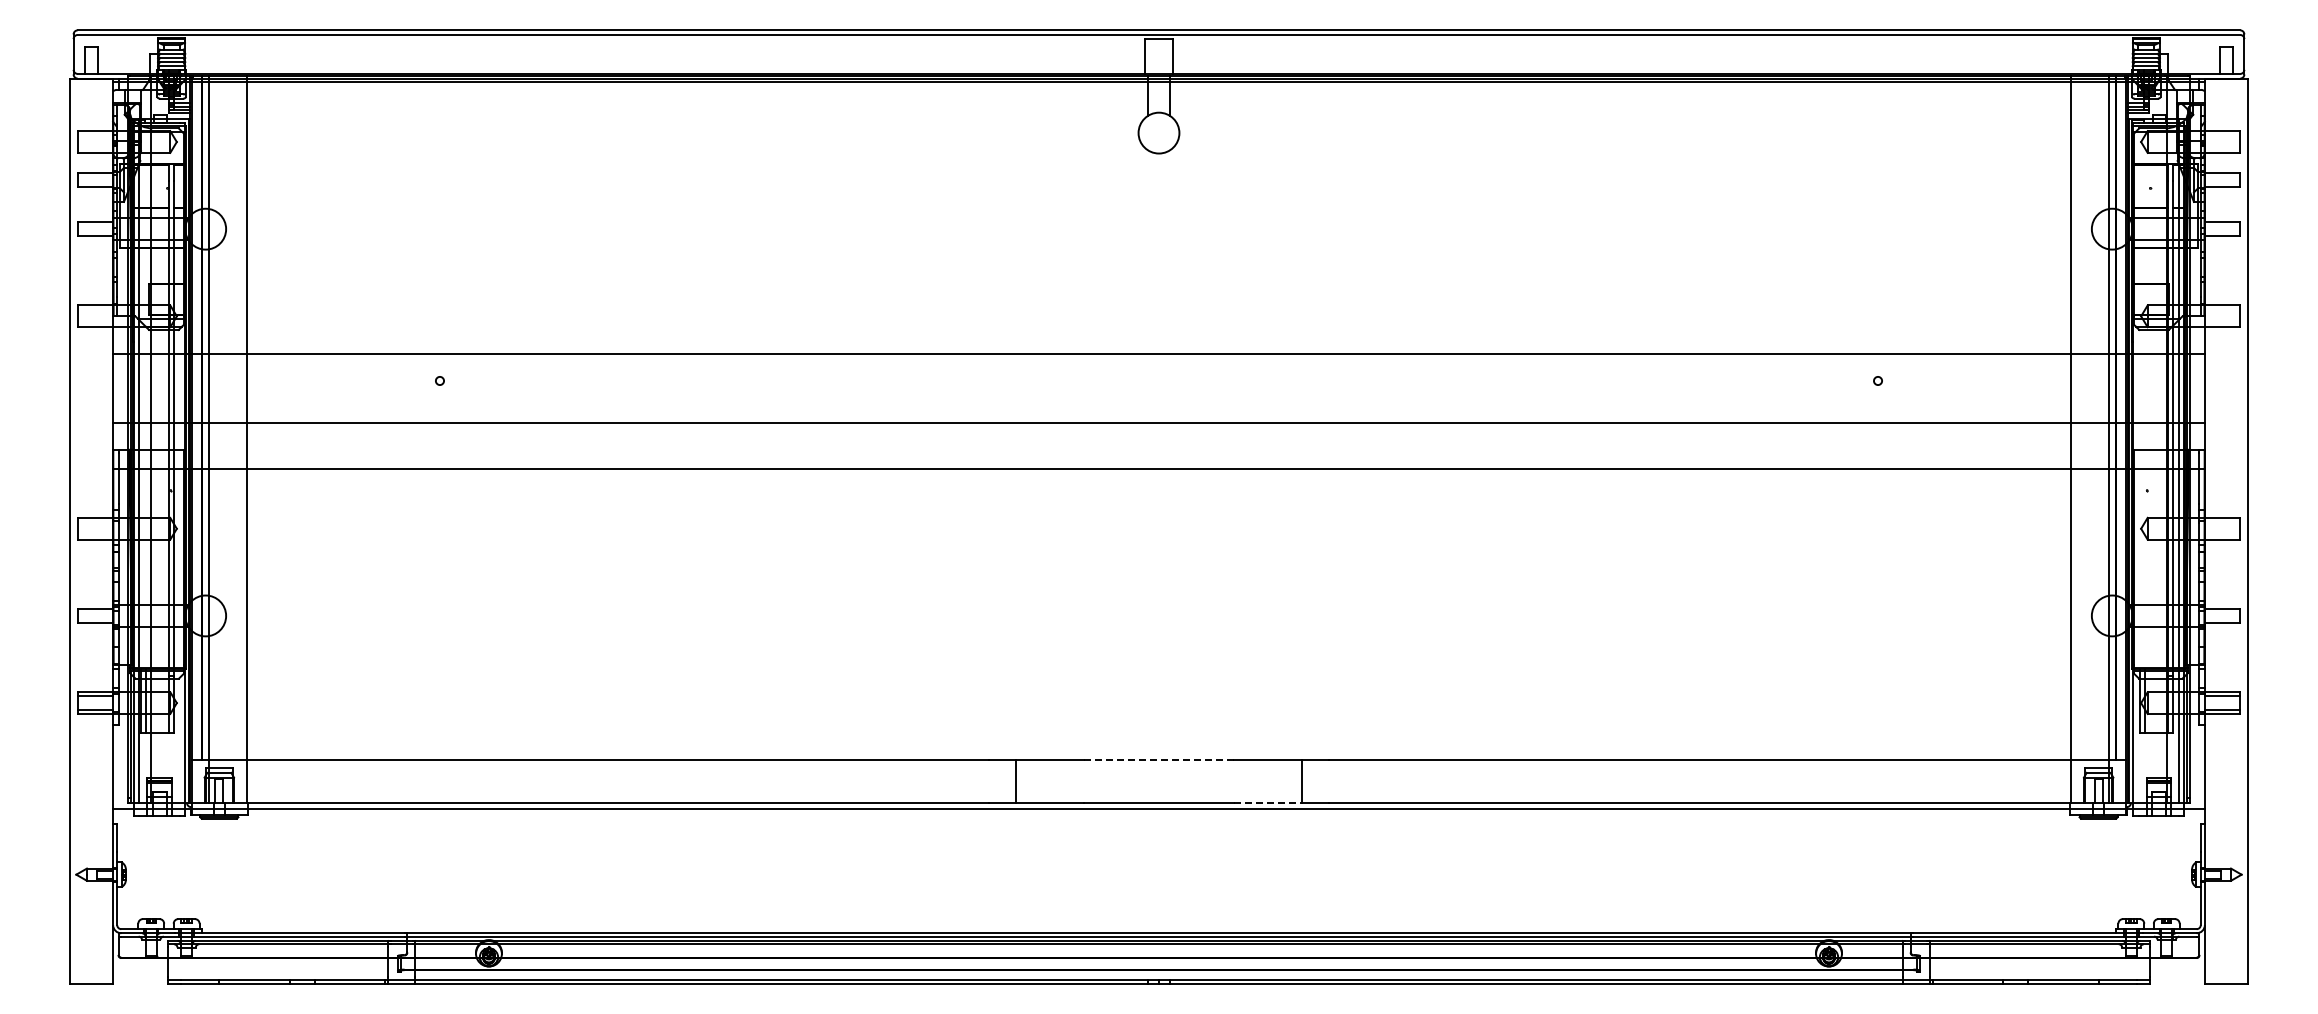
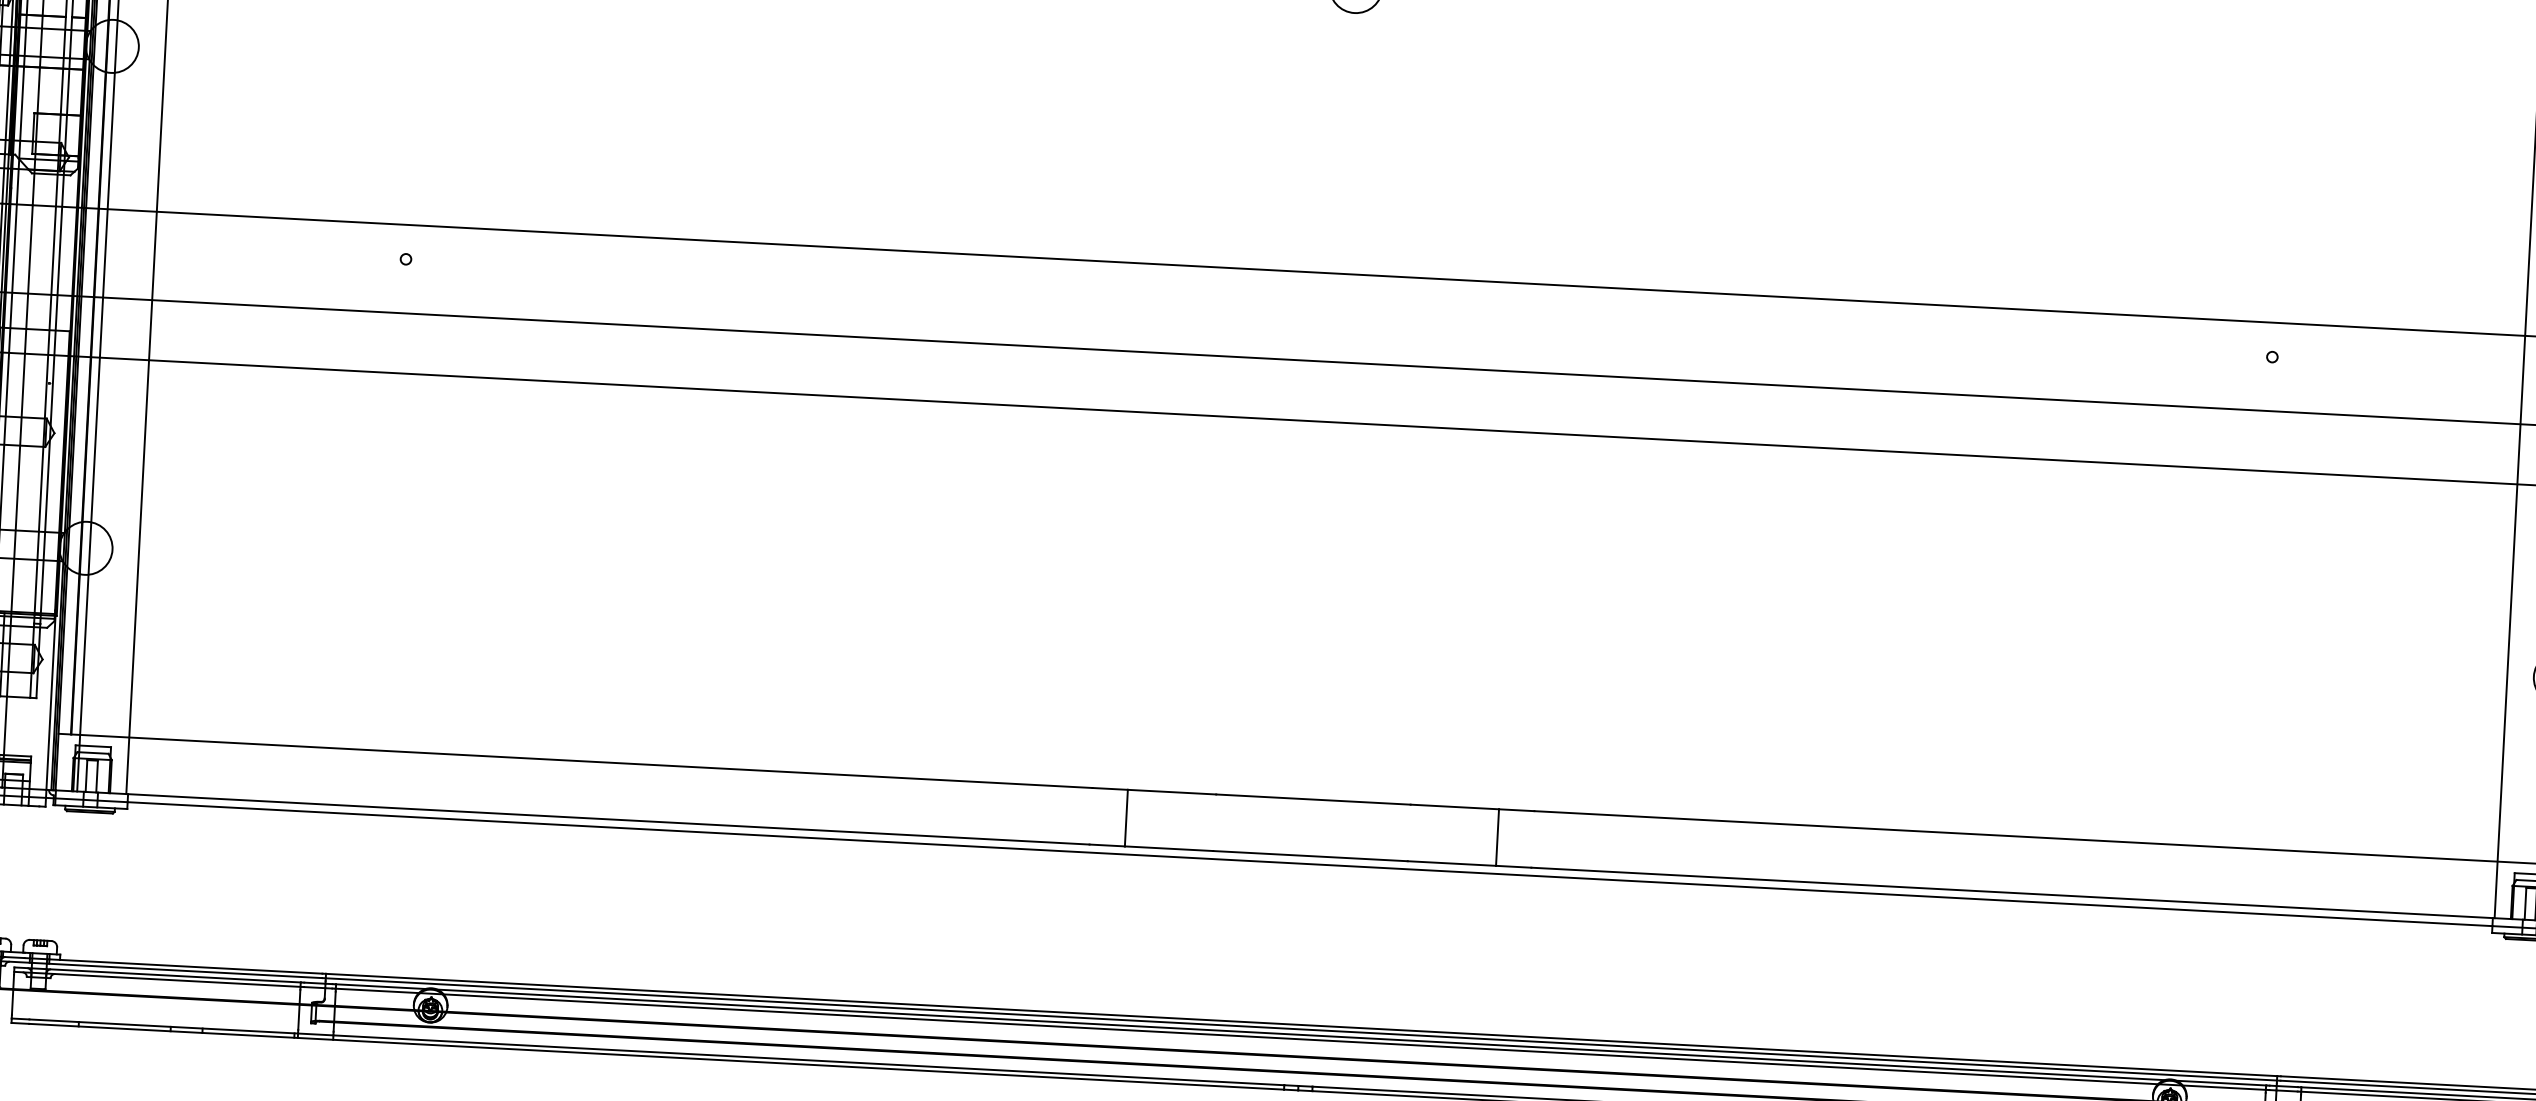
line: (1159, 759) -> (1314, 799), dashed -> solid
line: (1268, 803) -> (1452, 864), dashed -> solid

